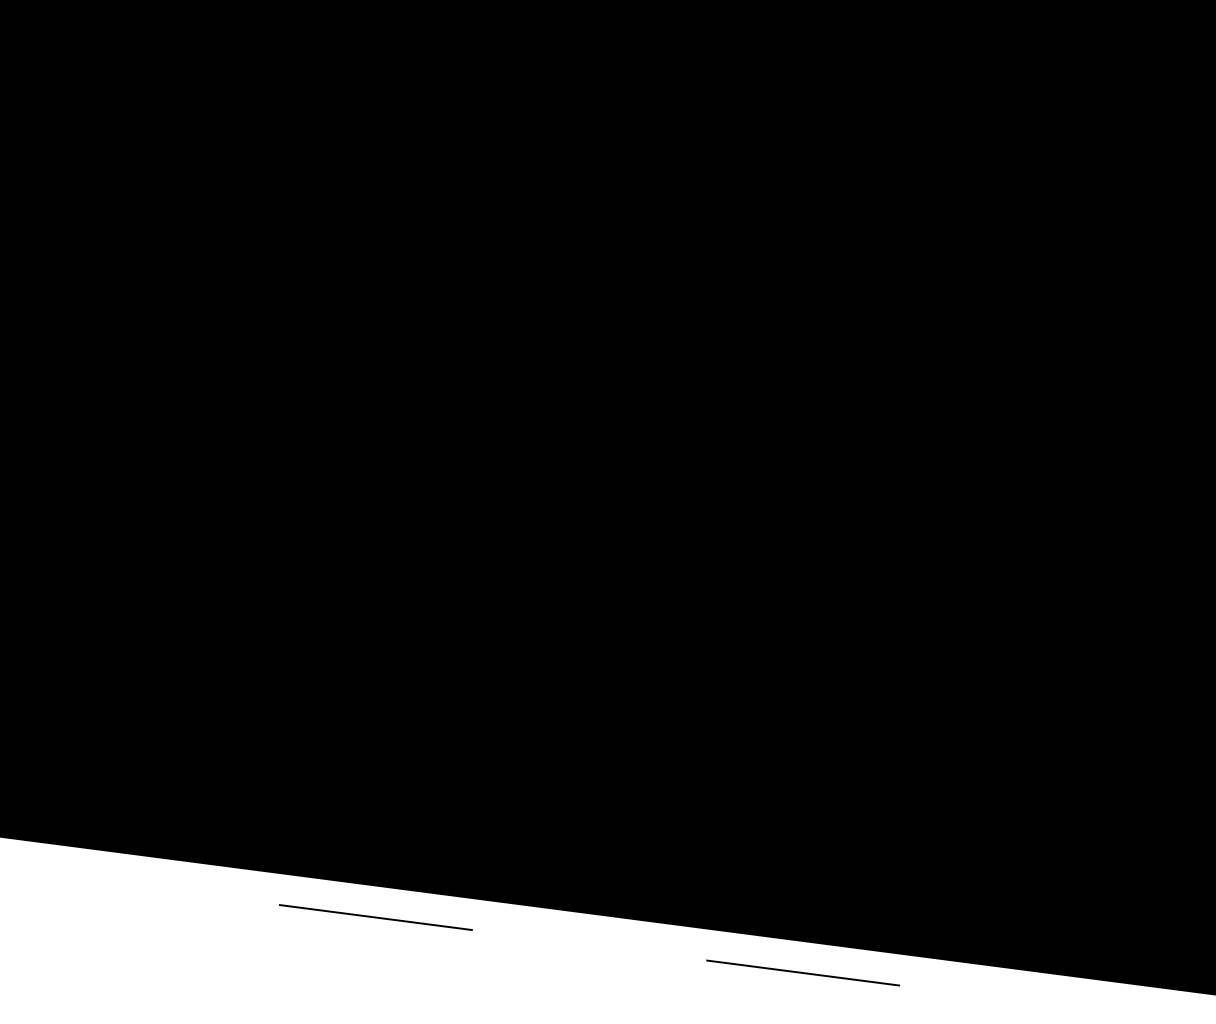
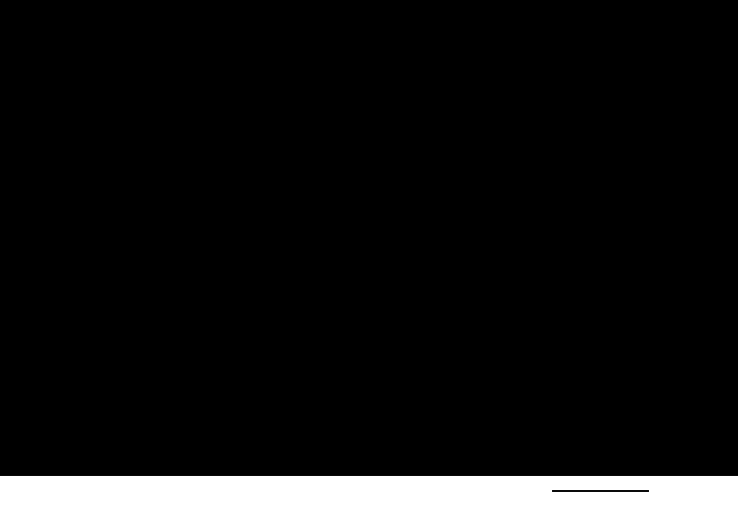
line: (376, 916) -> (388, 490), removed

